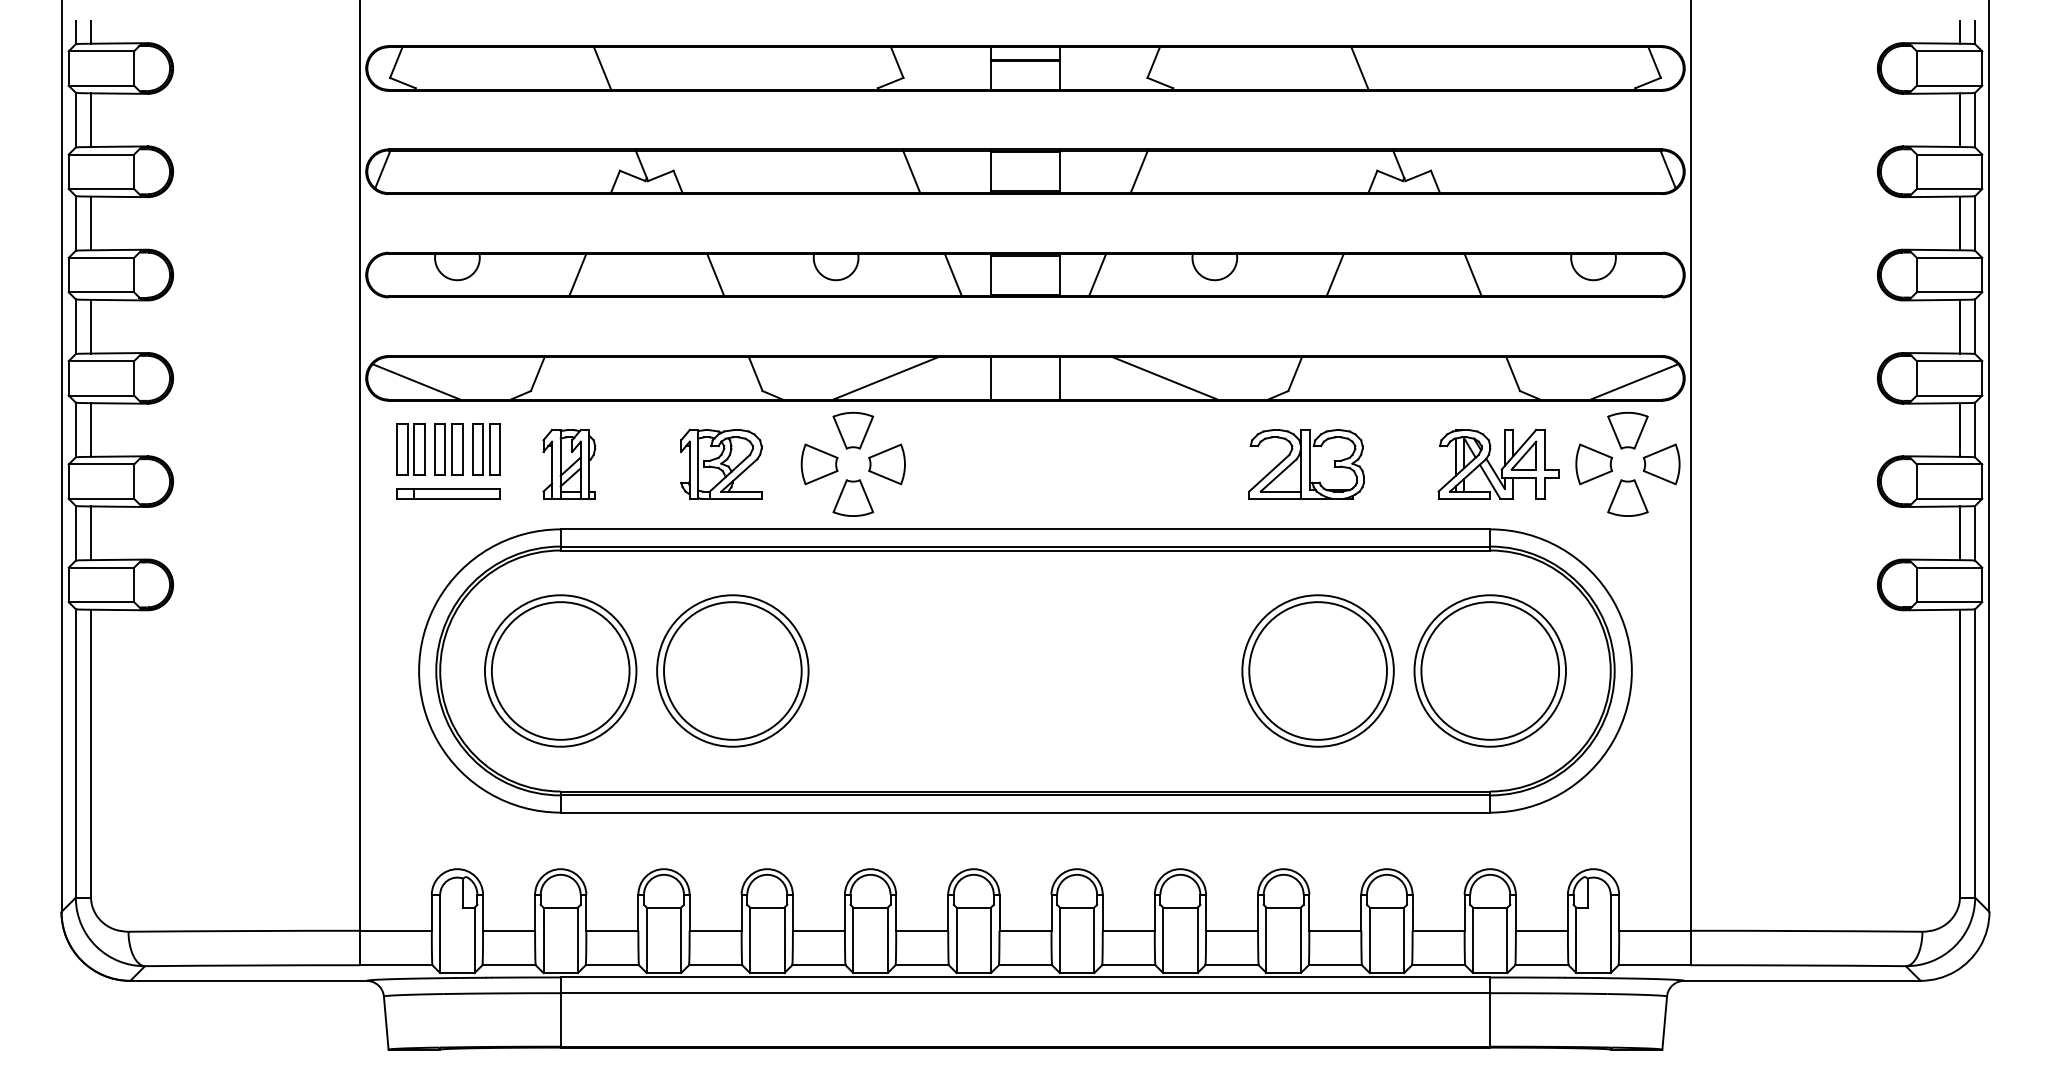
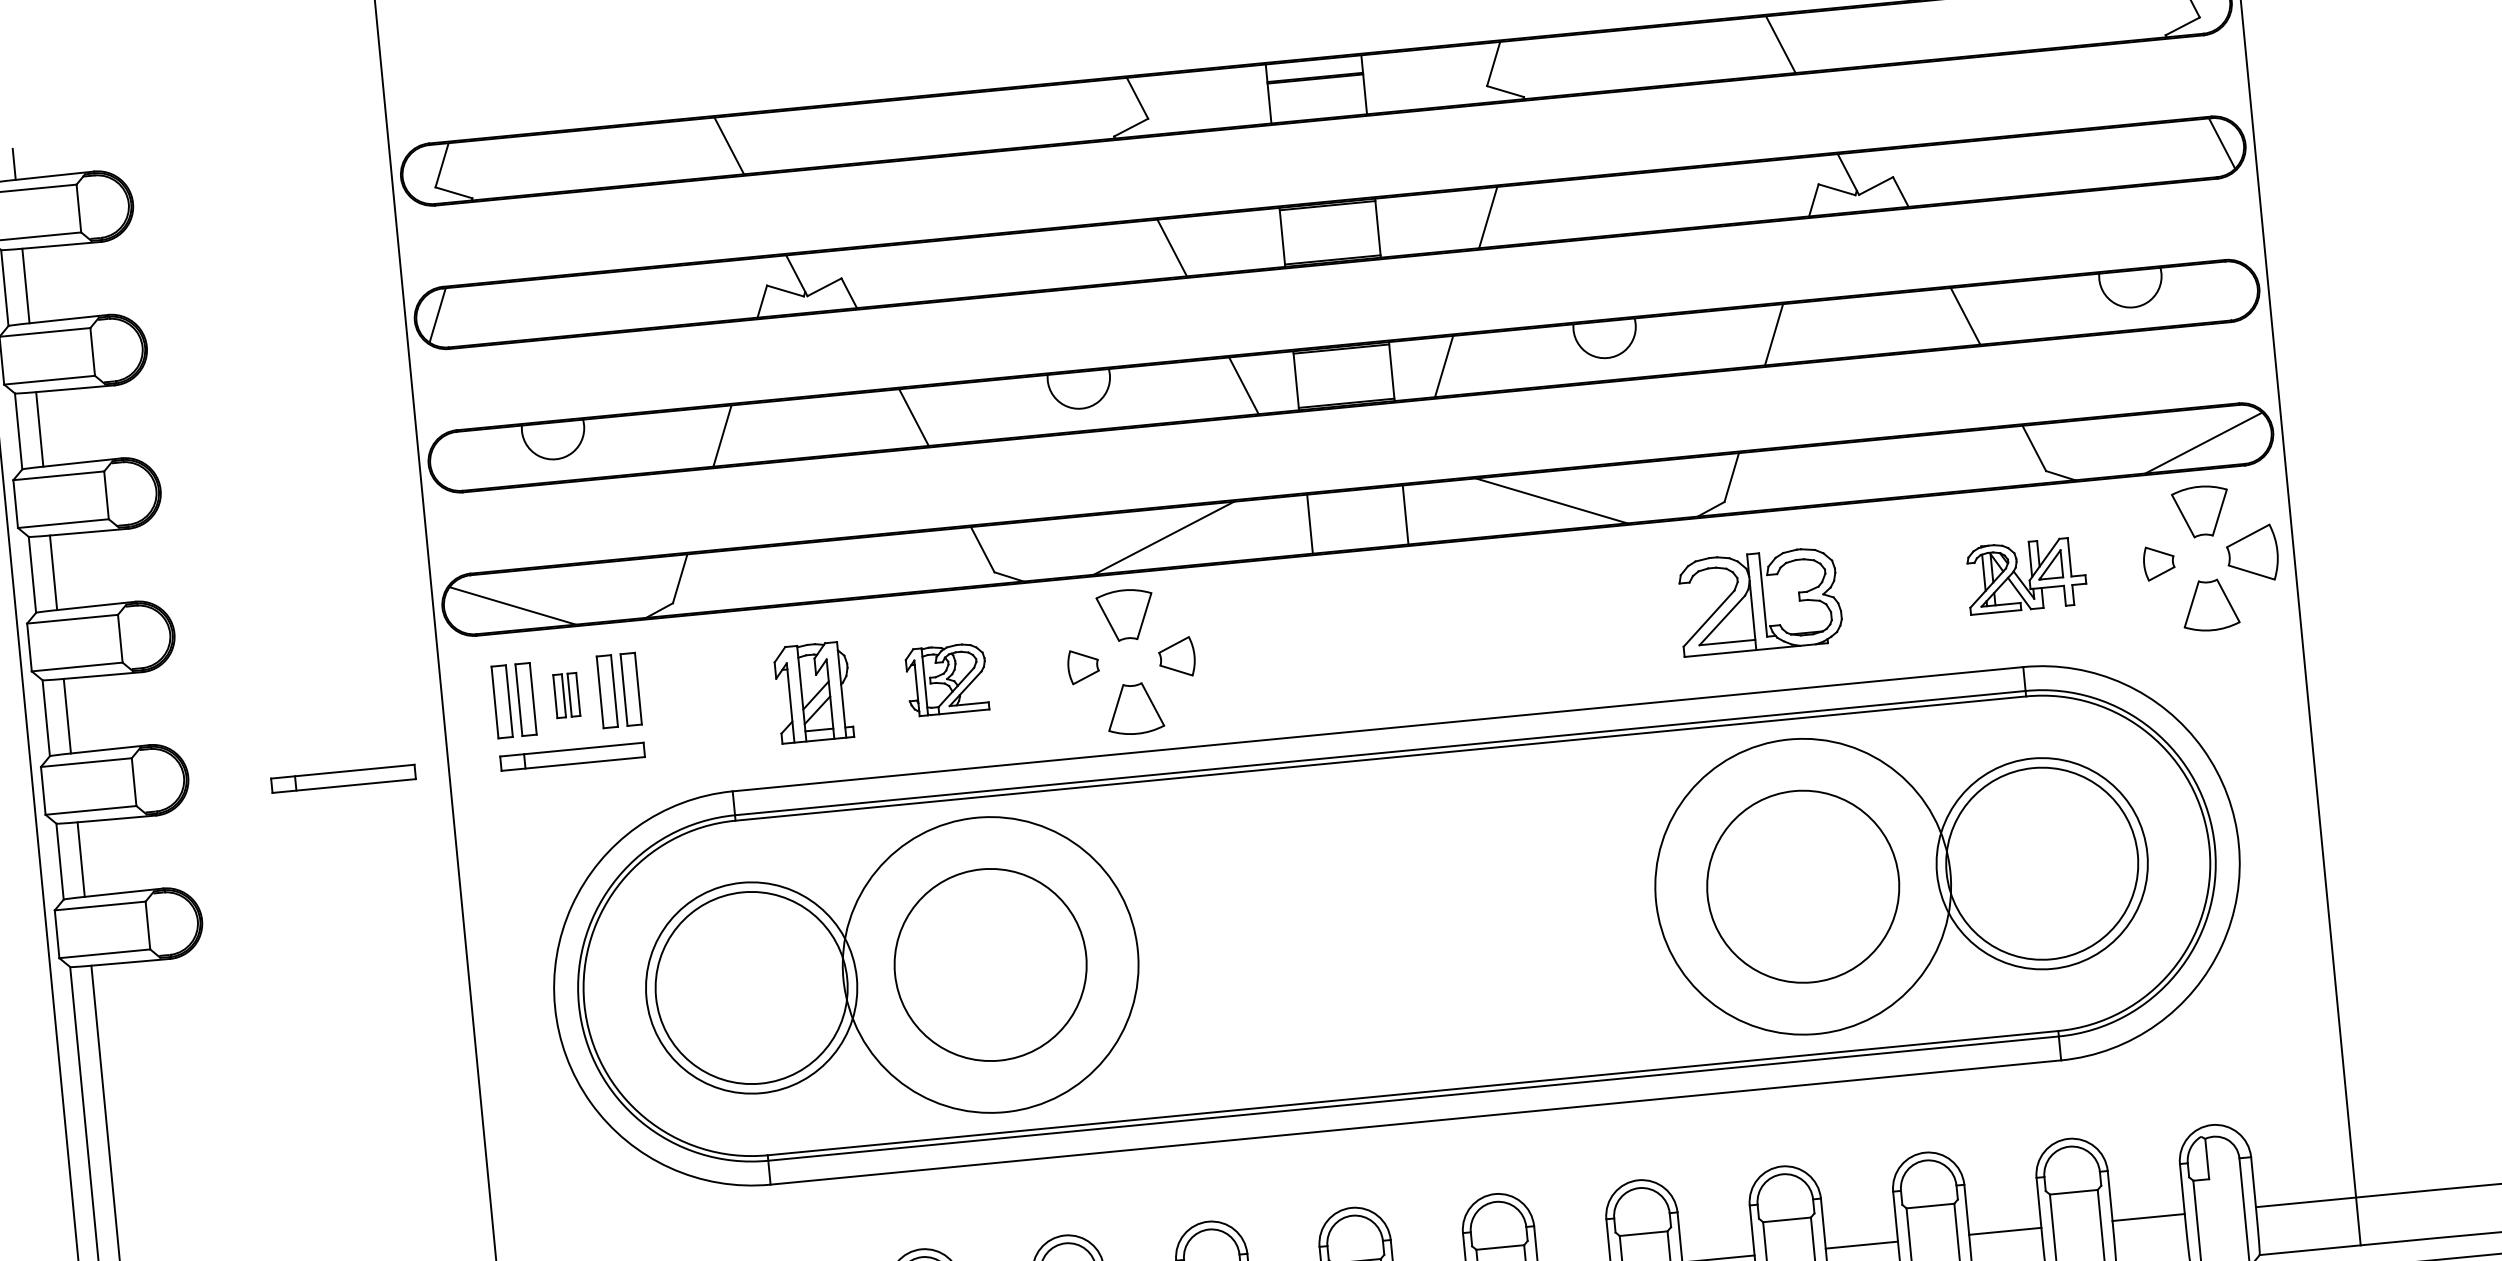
part: (448, 449) -> (566, 695), size x0.6
part: (569, 464) -> (814, 692), moved
part: (721, 464) -> (947, 679), size x0.7
part: (819, 464) -> (1083, 666), size x0.6
part: (886, 464) -> (1176, 657), size x0.7
part: (1498, 464) -> (2026, 575), size x0.7
part: (1594, 464) -> (2159, 563), size x0.6
part: (283, 493) -> (343, 778), added
circle: (732, 670) -> (990, 964), size x1.4
circle: (1317, 670) -> (1802, 886), size x1.4

